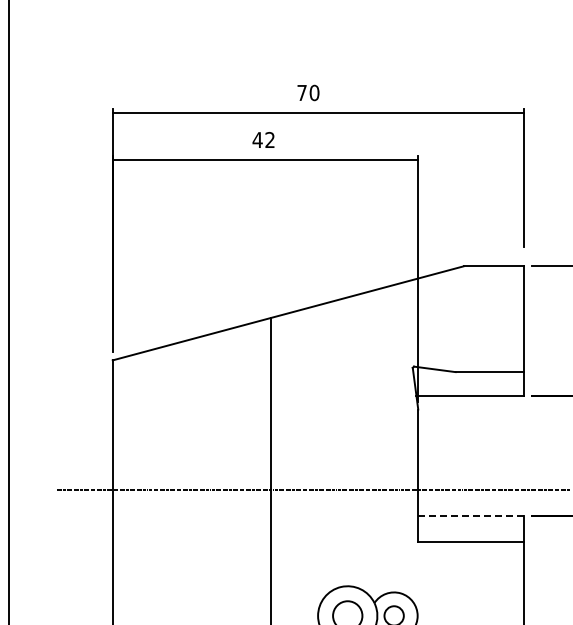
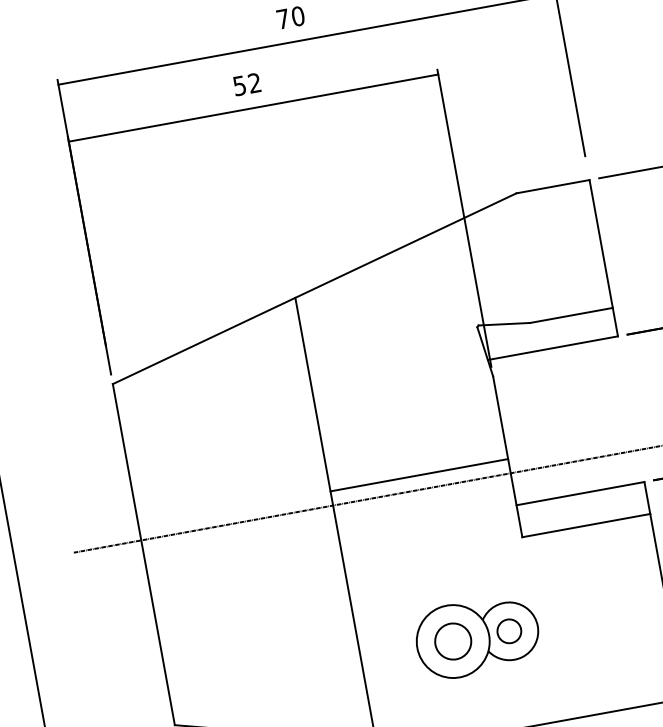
text: (257, 140) -> (239, 86), 42 -> 52
line: (344, 477) -> (418, 474), added
line: (471, 516) -> (581, 494), dashed -> solid

